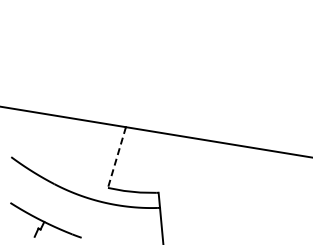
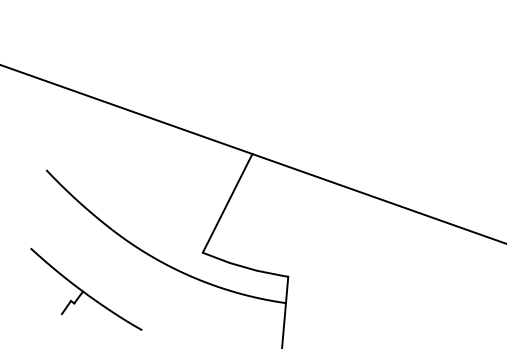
line: (116, 157) -> (226, 203), dashed -> solid

